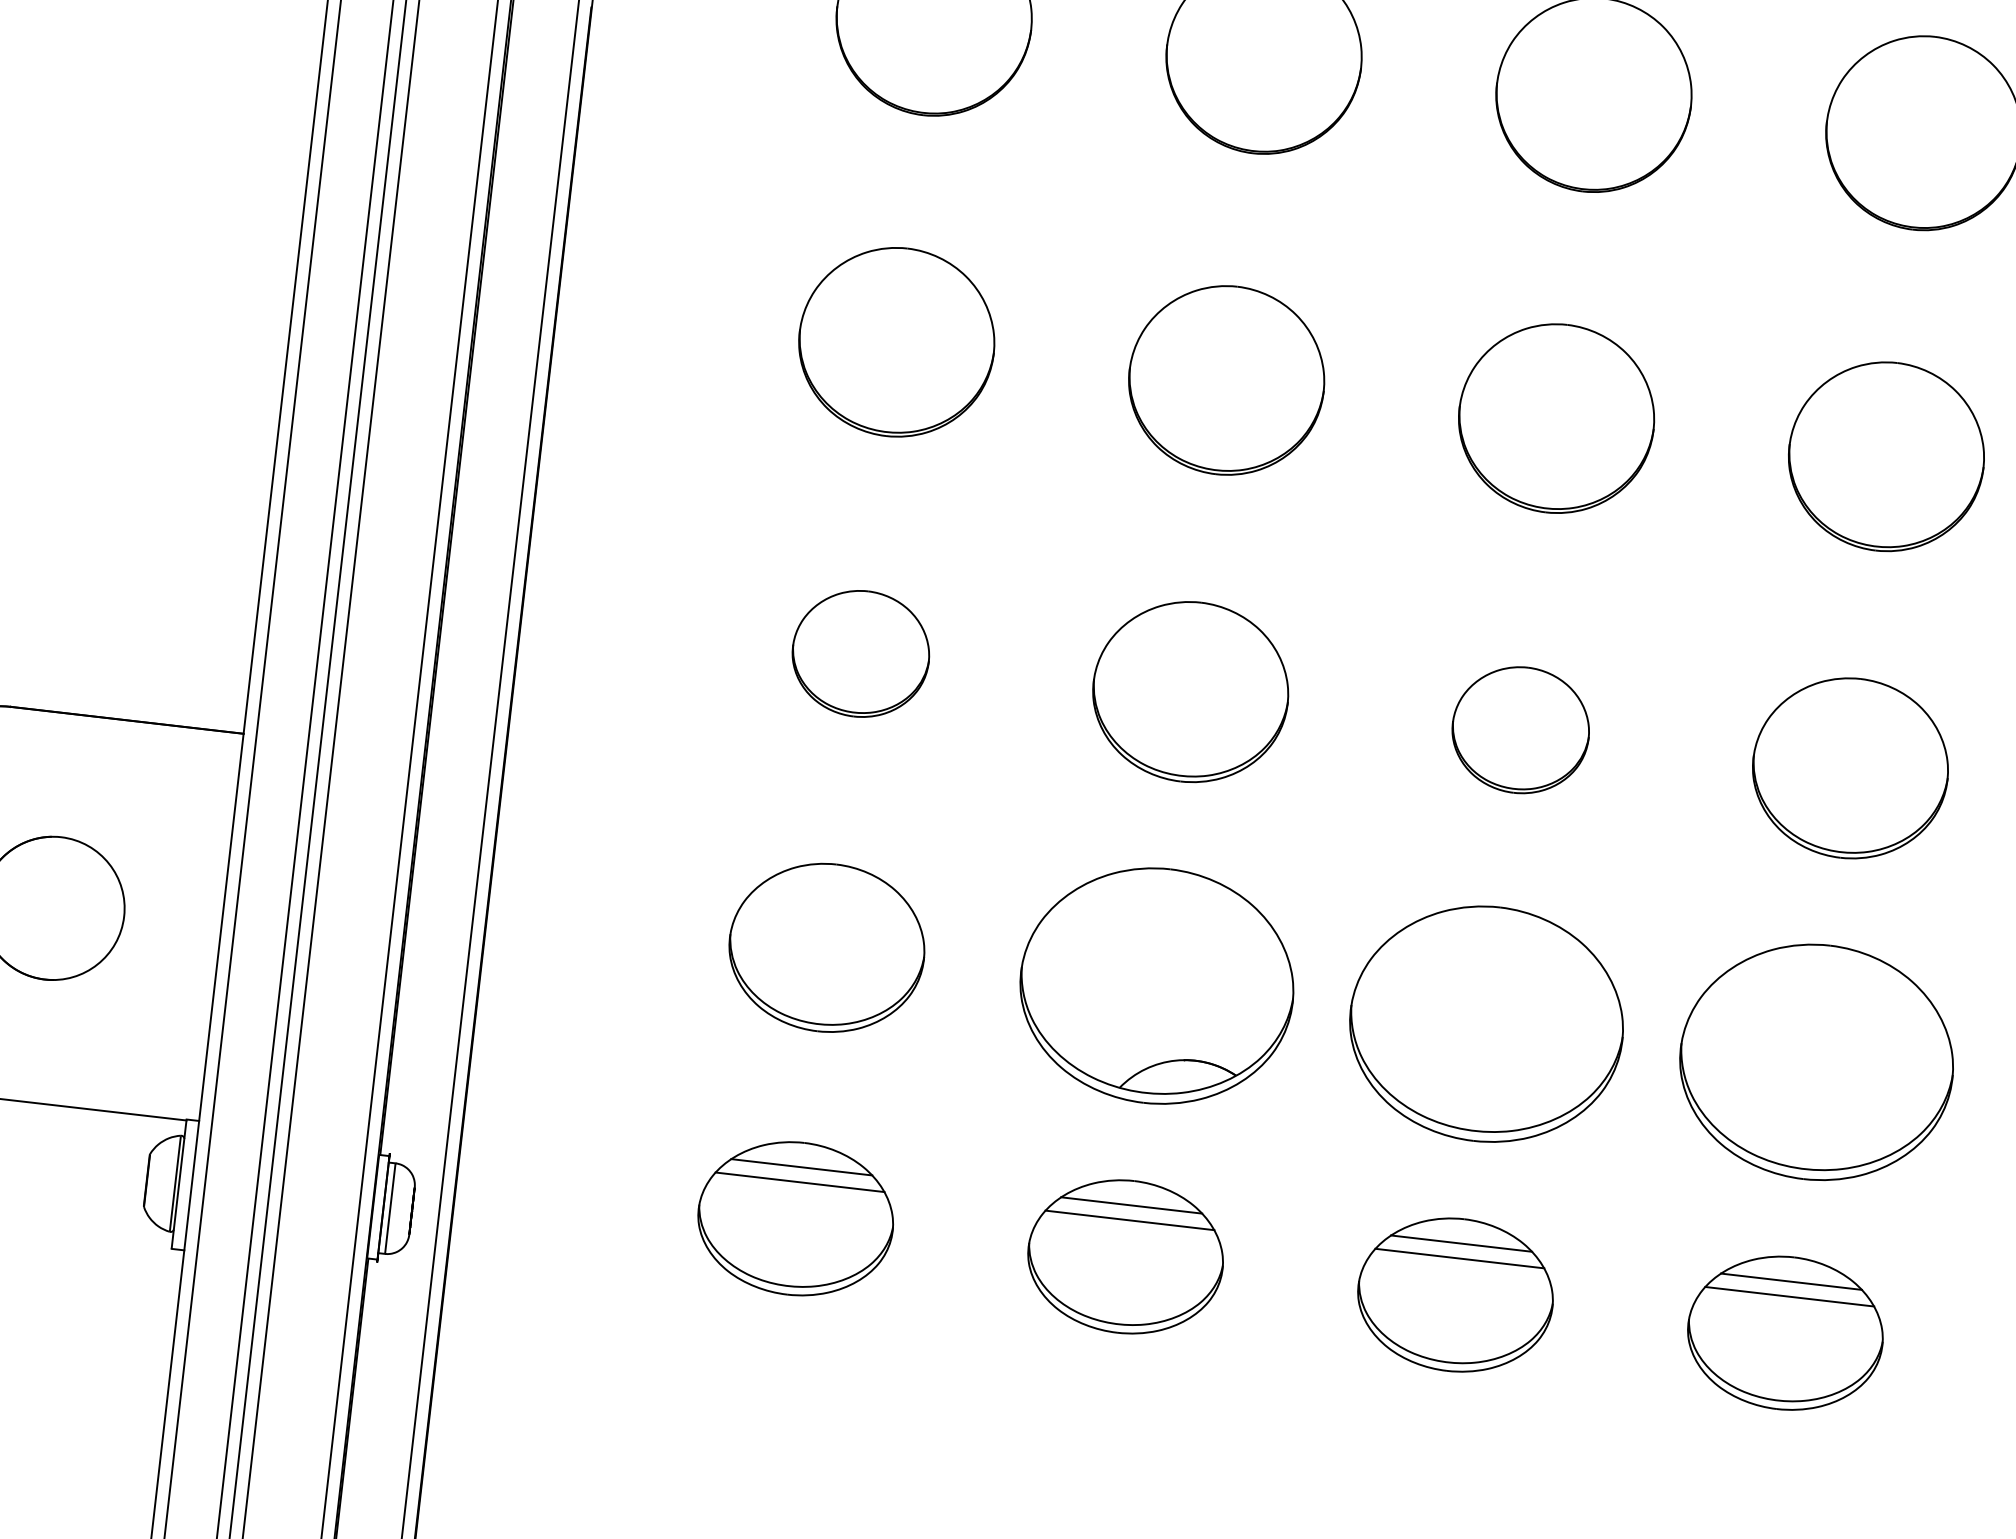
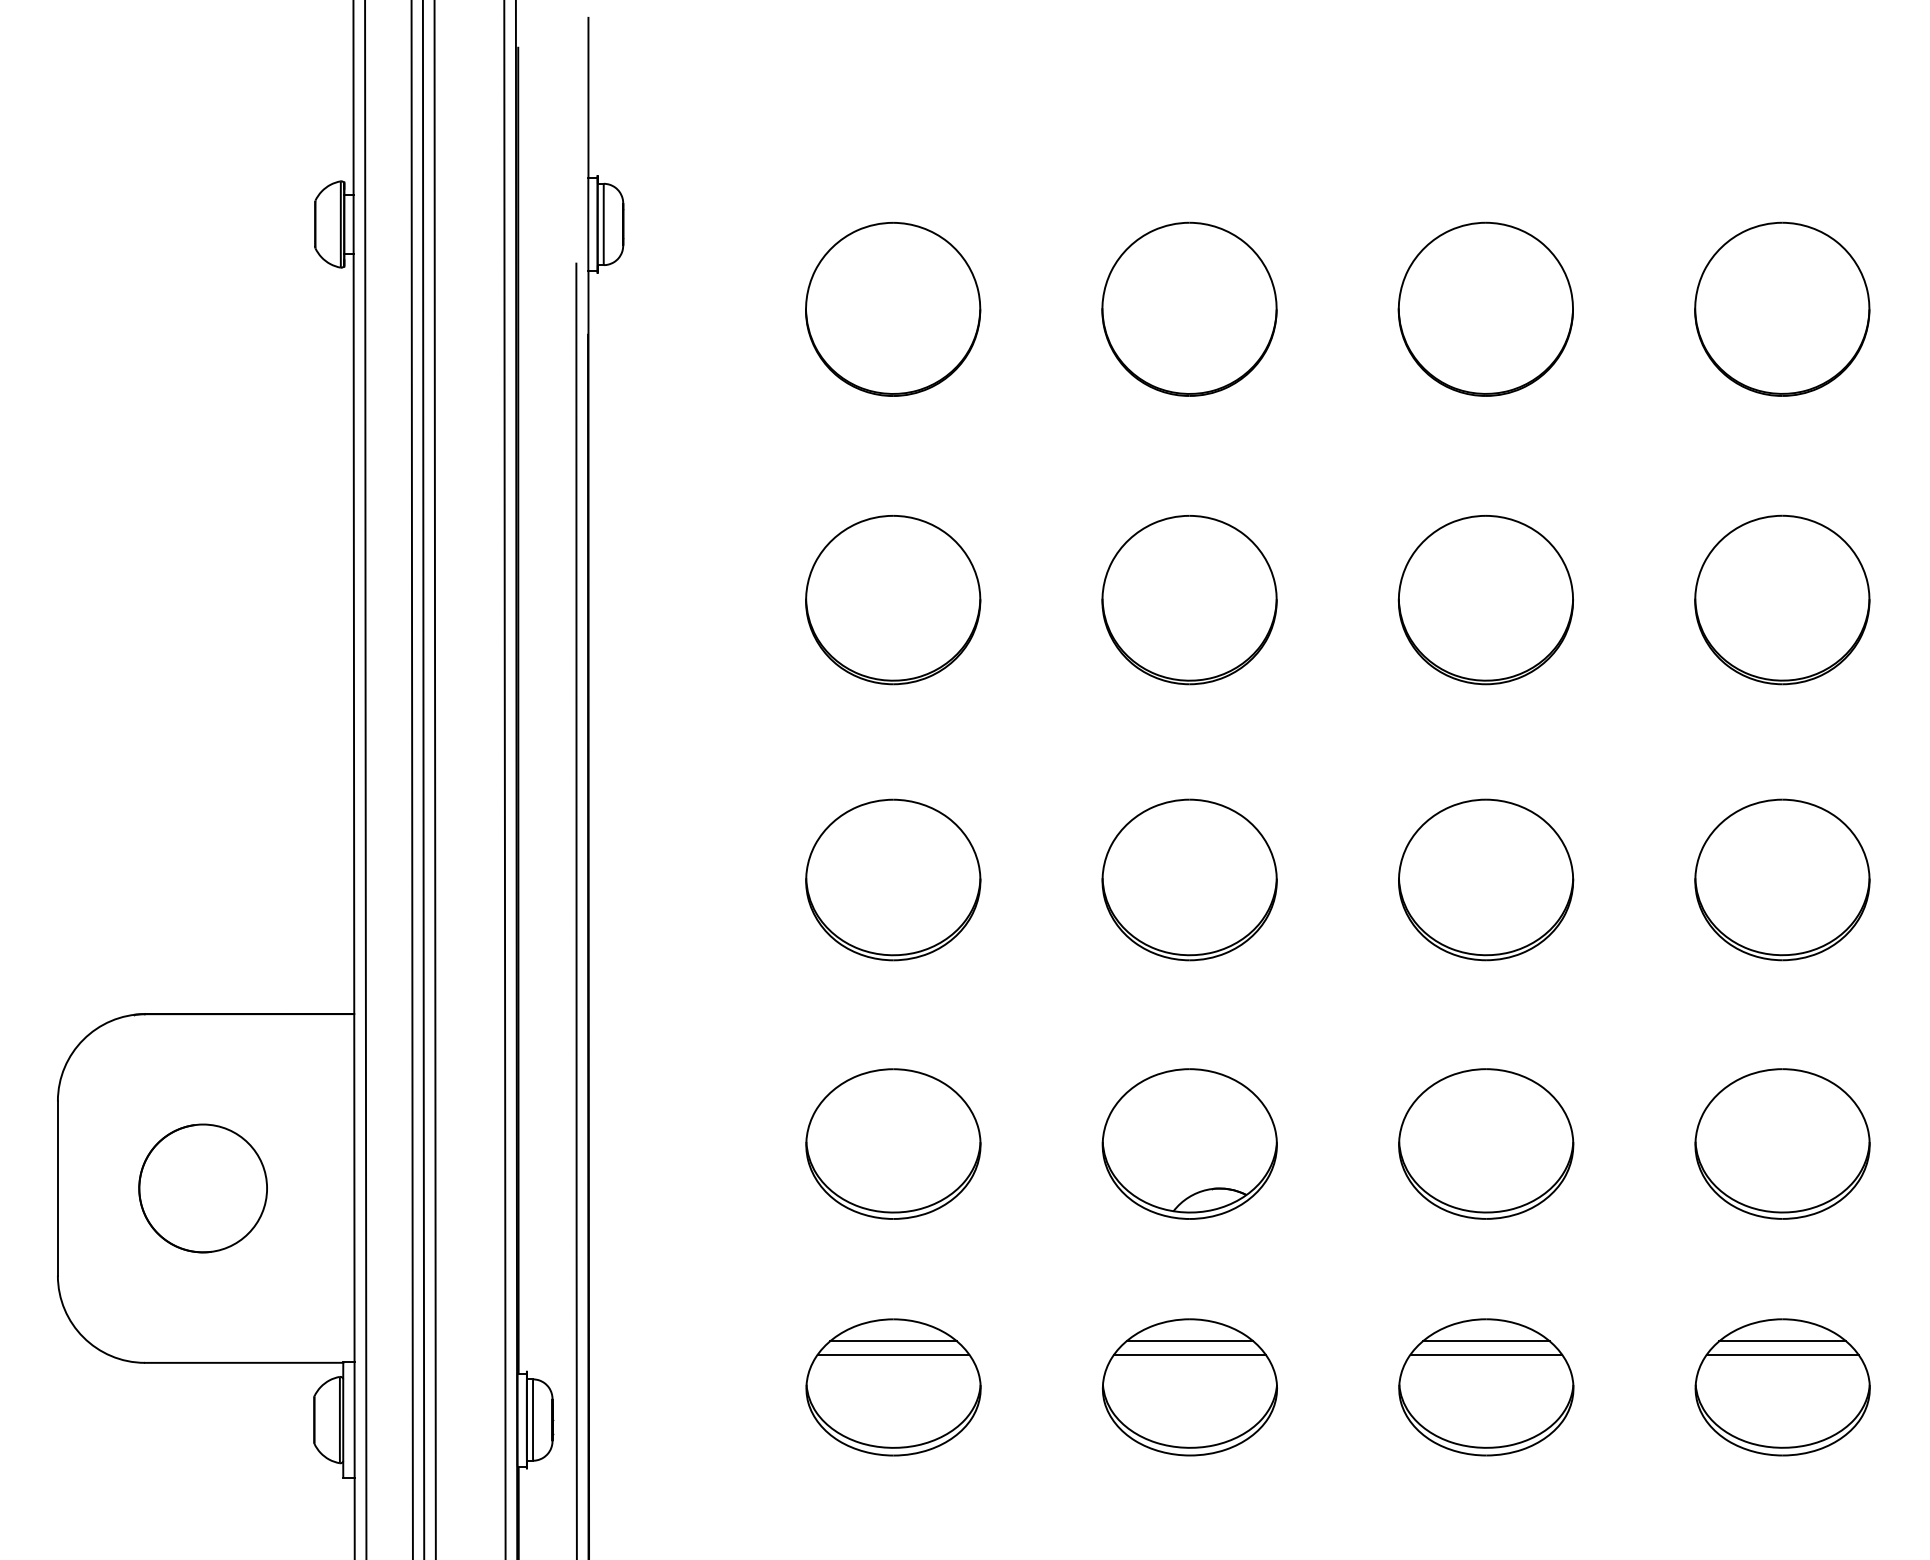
part: (861, 653) -> (893, 879), size x1.43
part: (1521, 729) -> (1486, 879), size x1.43
part: (1156, 985) -> (1189, 1143), size x0.71
part: (1487, 1023) -> (1486, 1143), size x0.71
part: (1816, 1061) -> (1782, 1143), size x0.71

